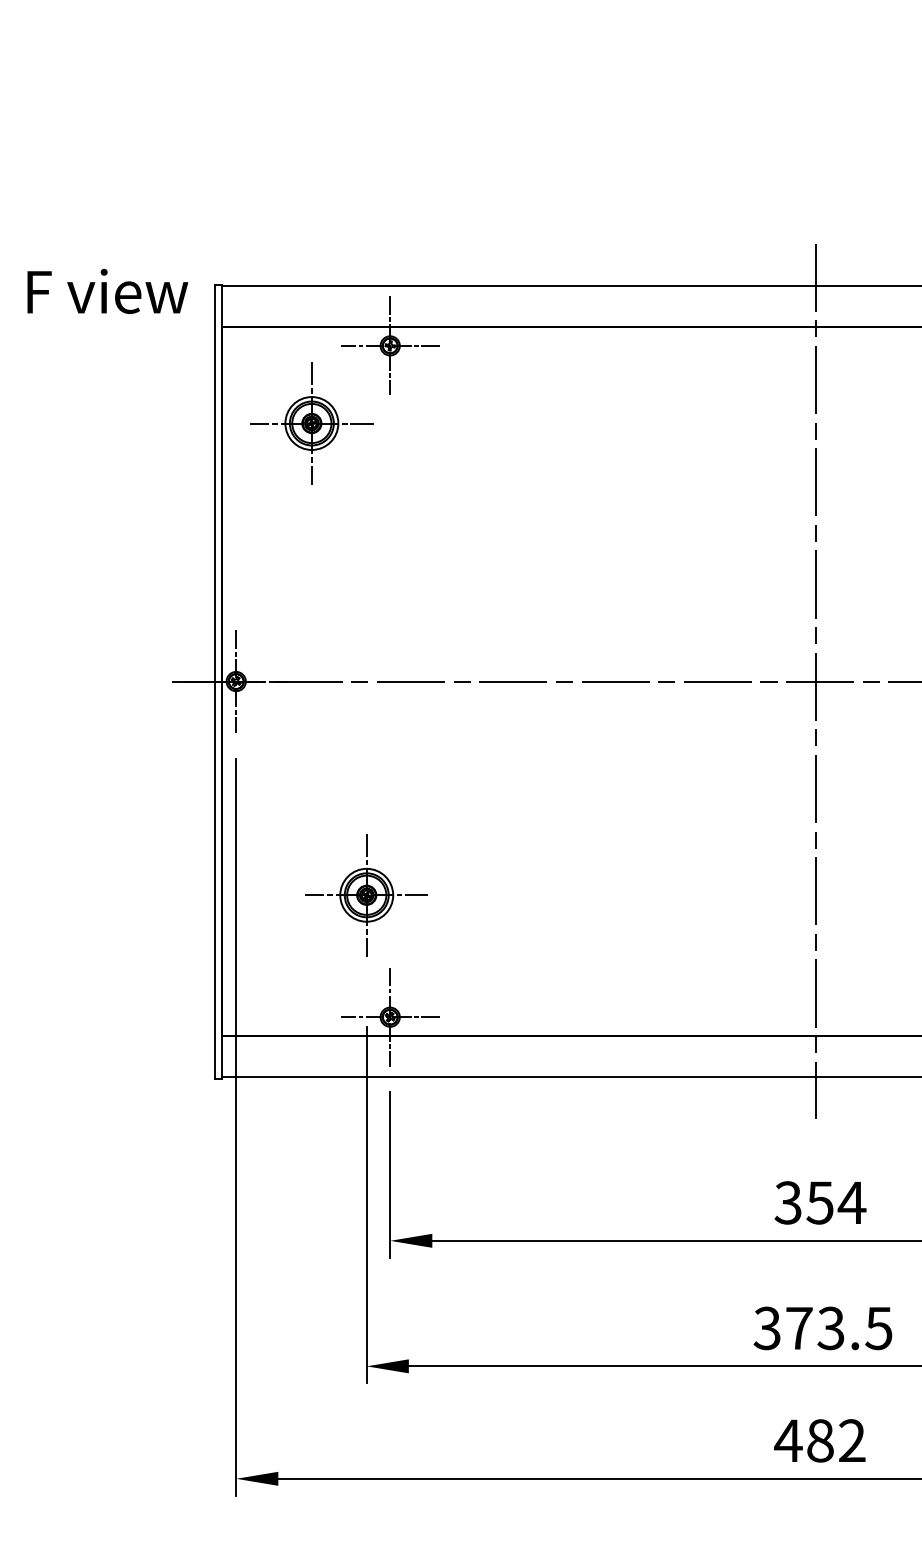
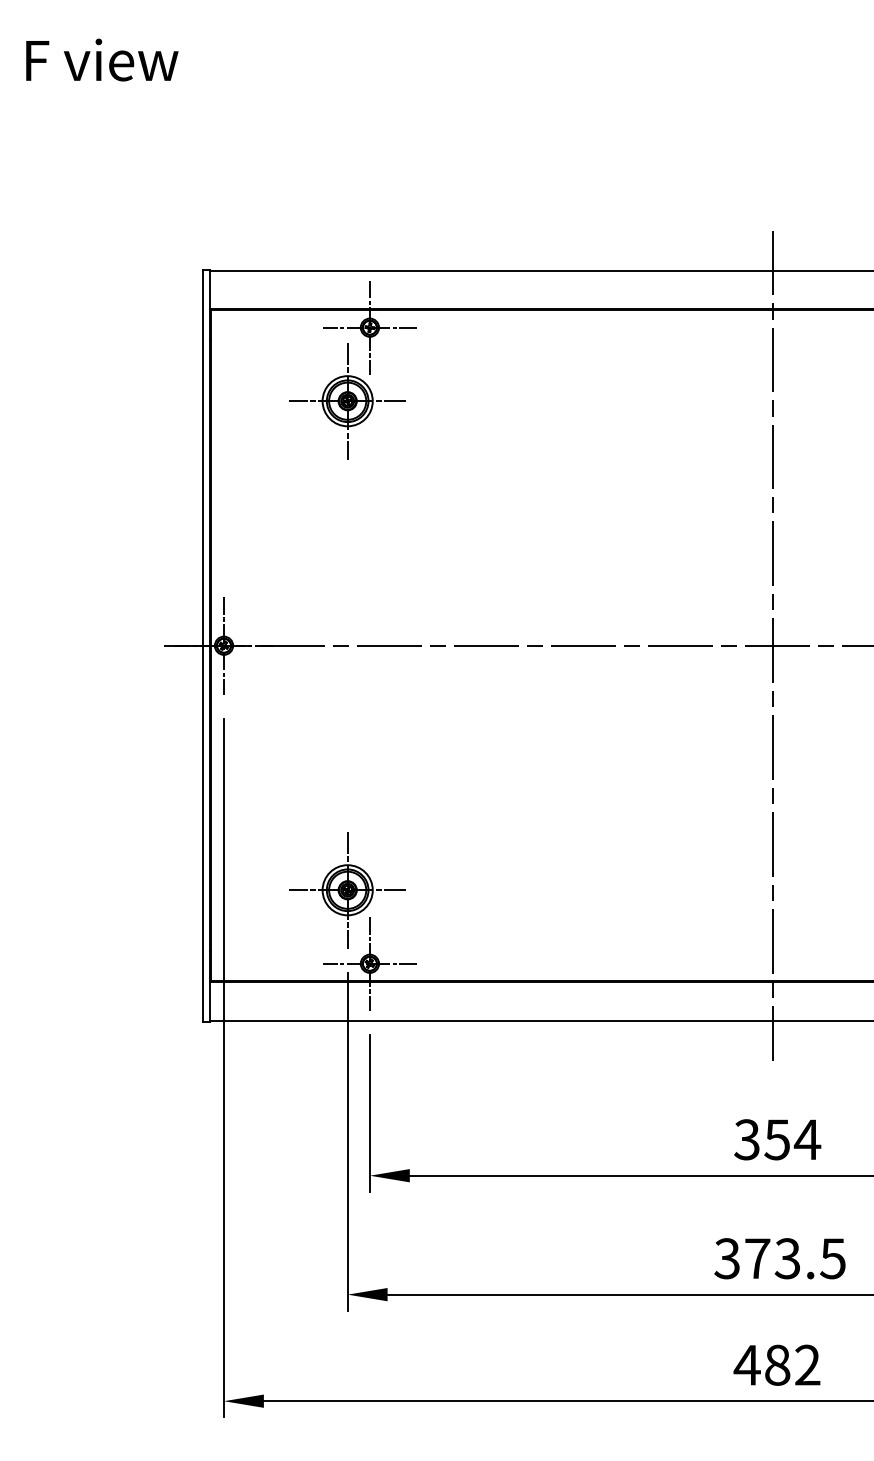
text: (108, 290) -> (102, 59), moved
part: (311, 423) -> (347, 401), moved
part: (366, 895) -> (347, 890), moved

